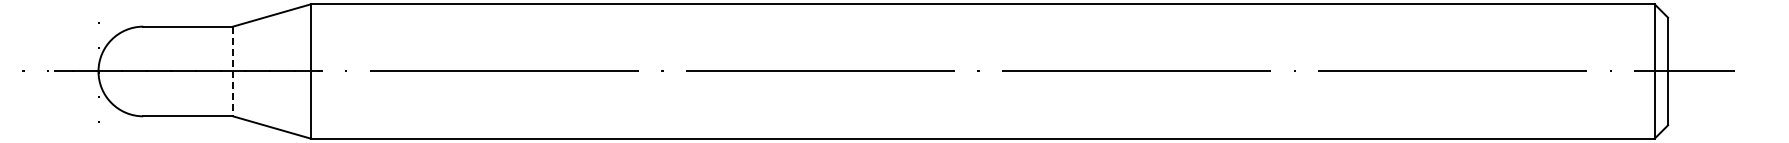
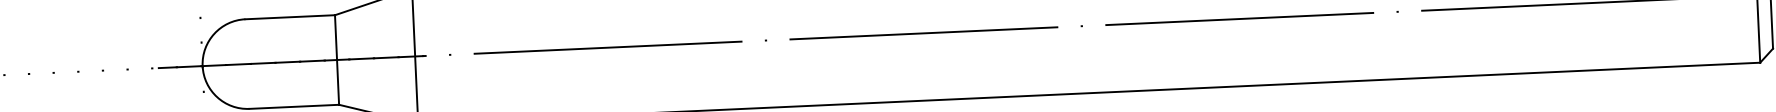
line: (233, 71) -> (337, 59), dashed -> solid

